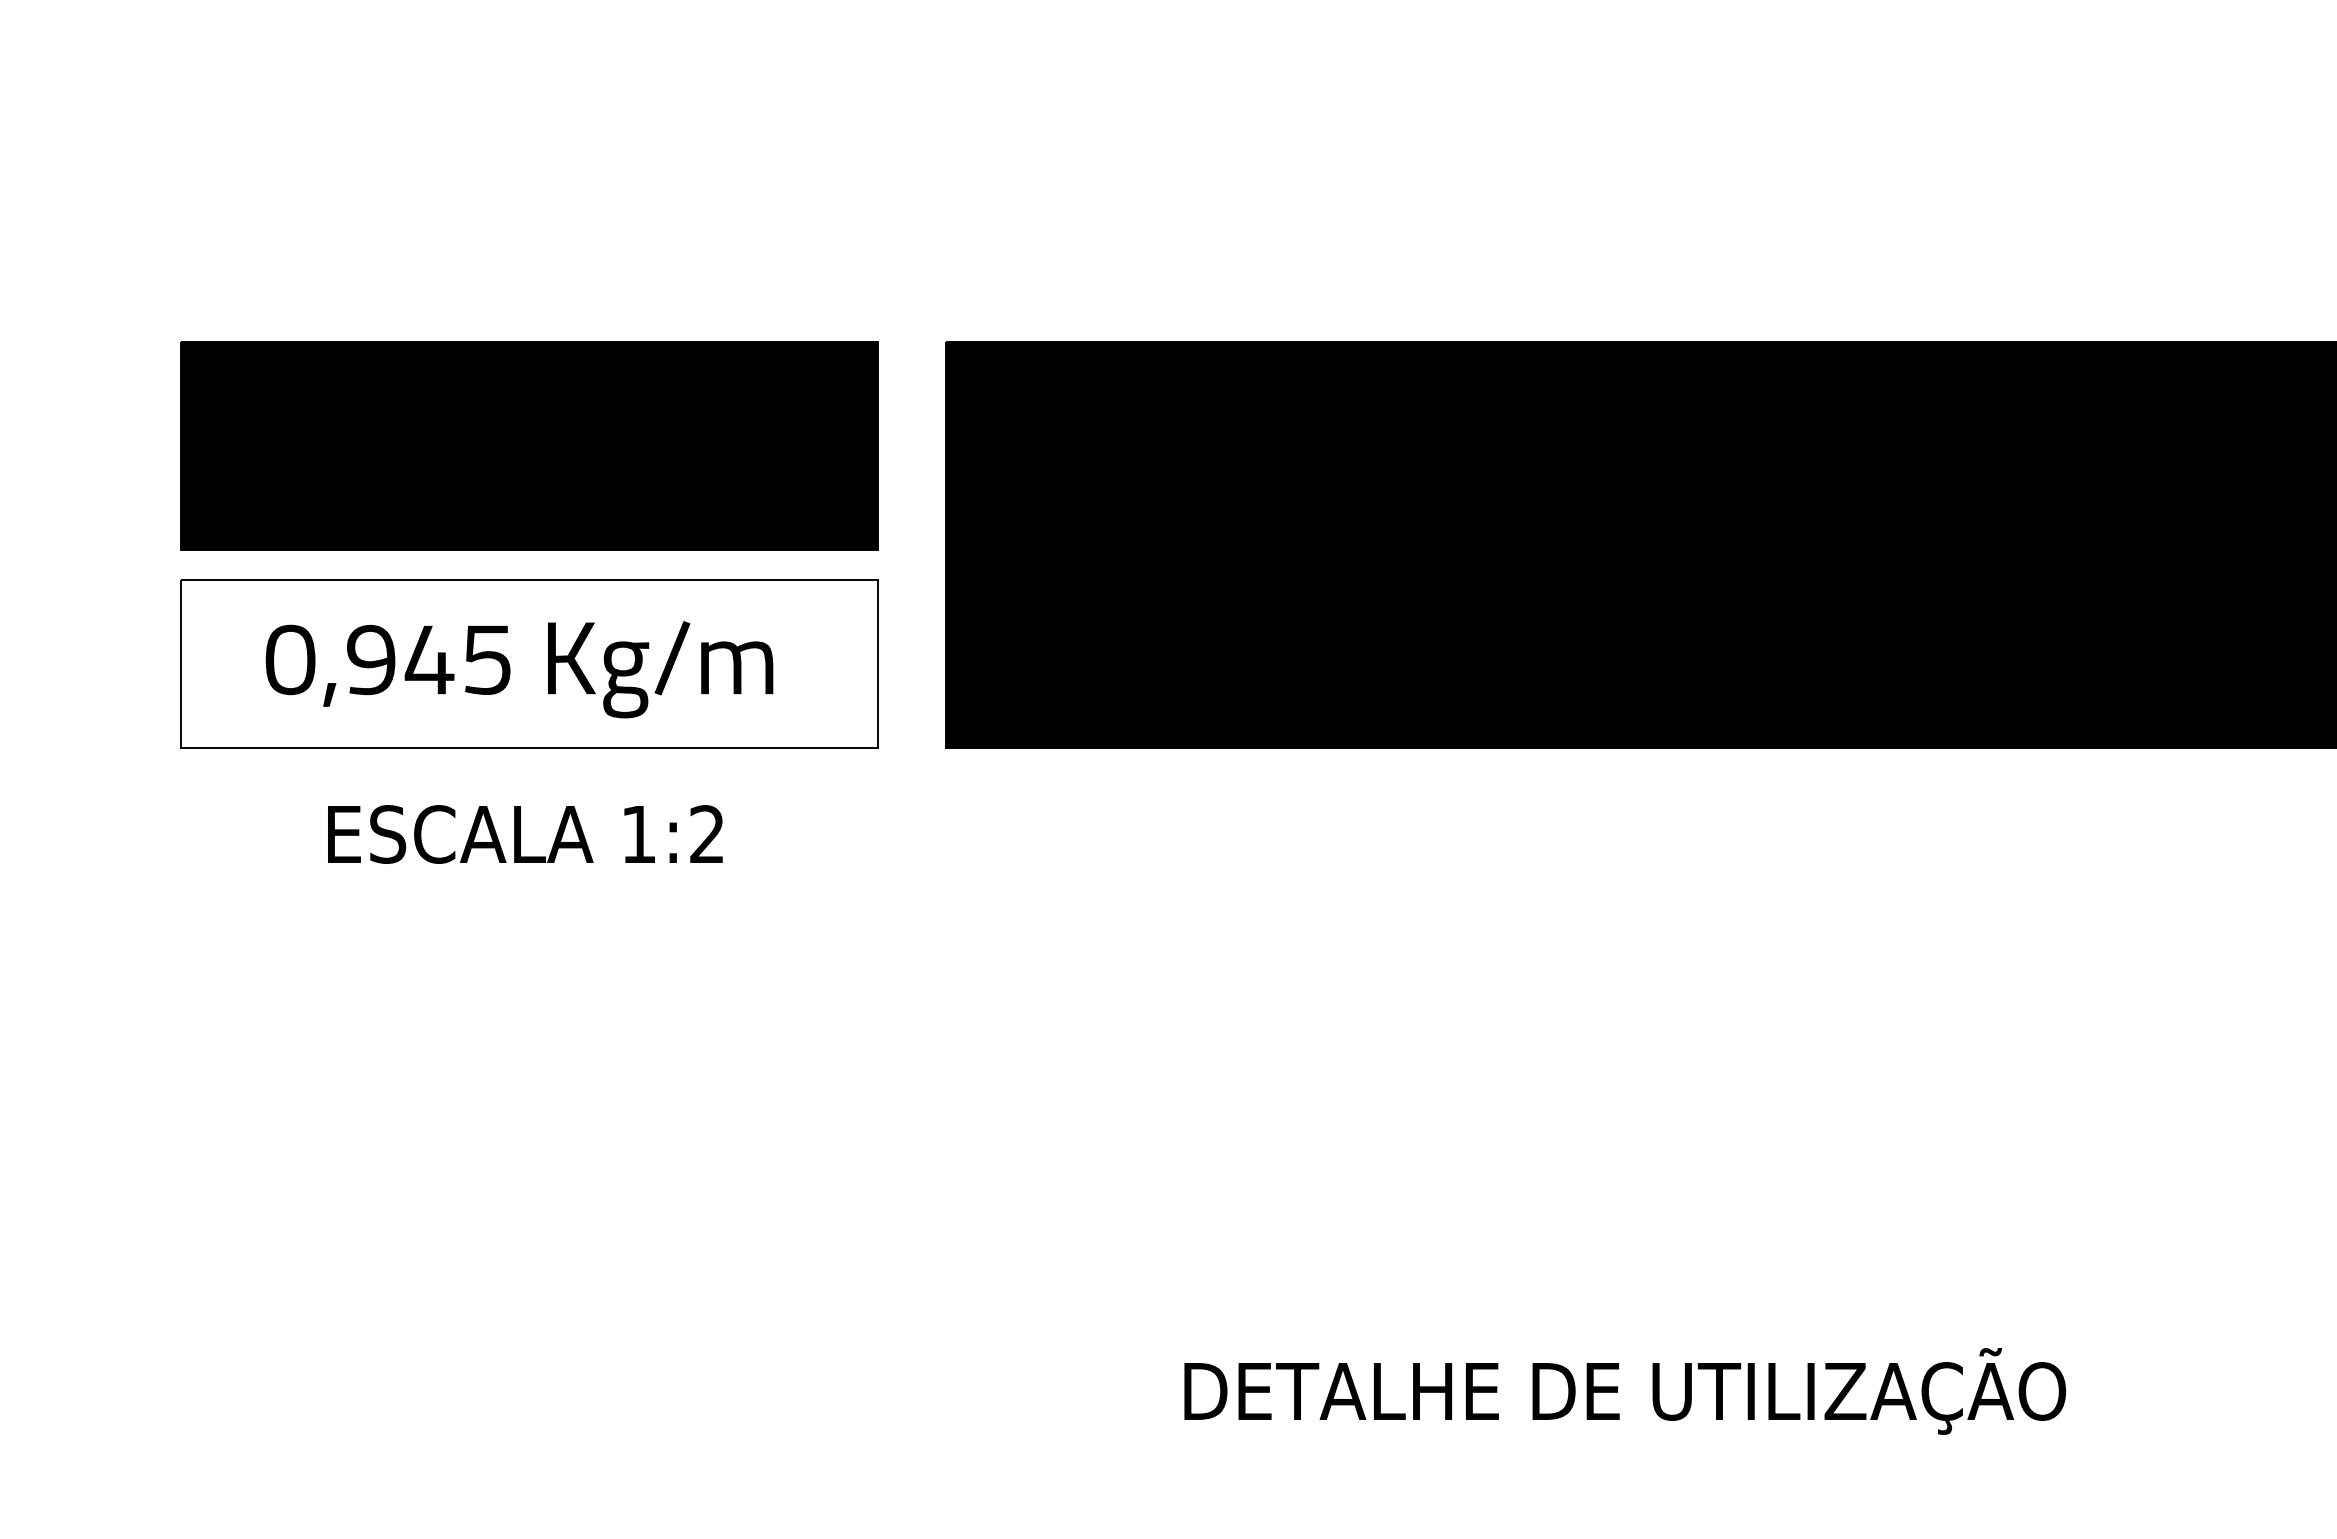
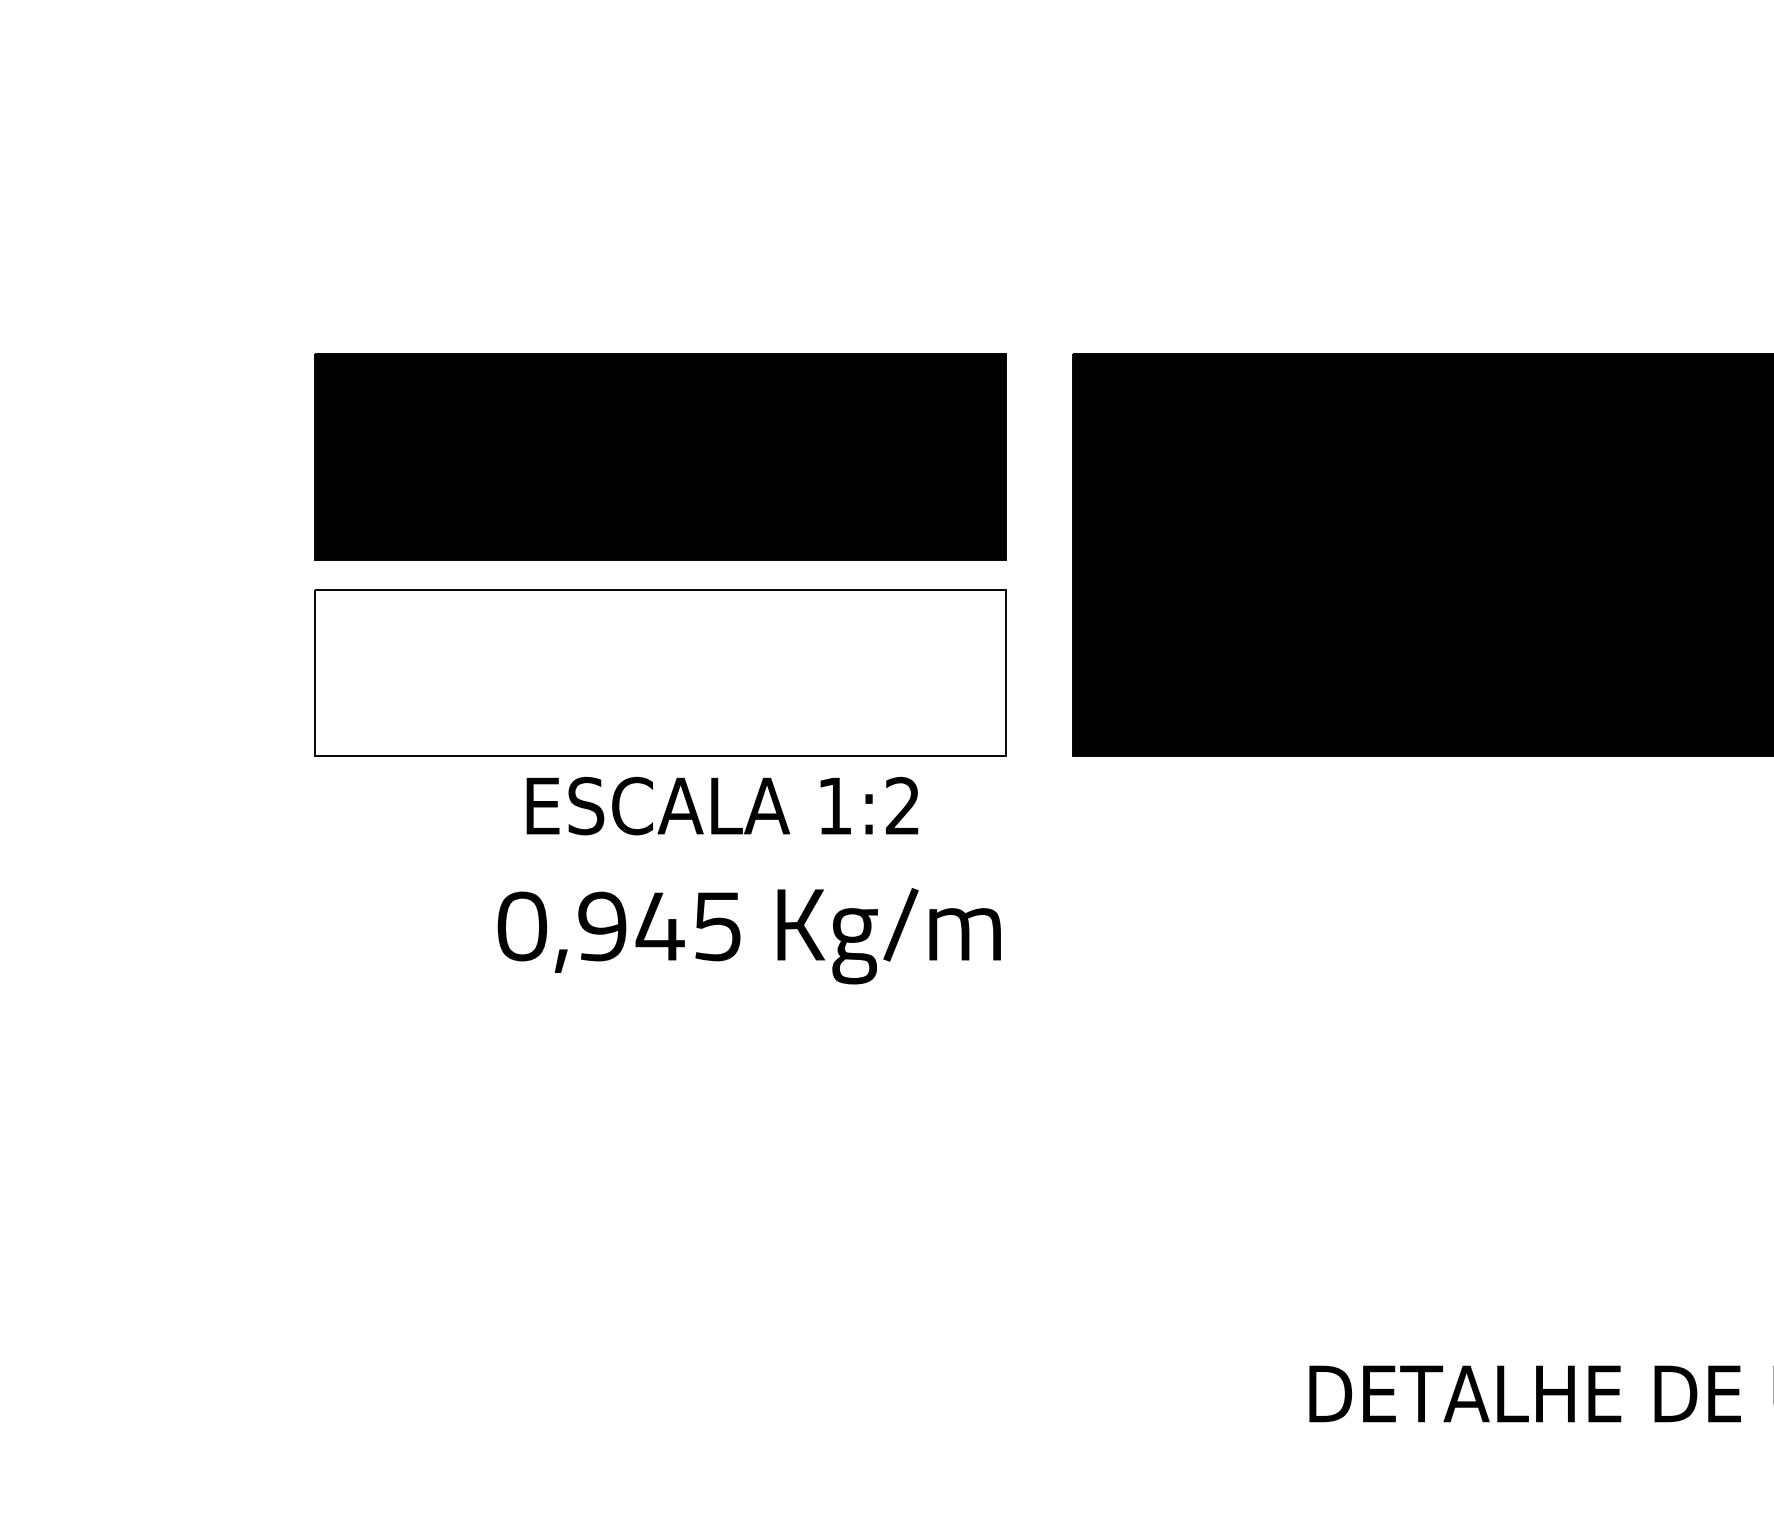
text: (519, 669) -> (749, 935), moved
text: (525, 834) -> (722, 806), moved

